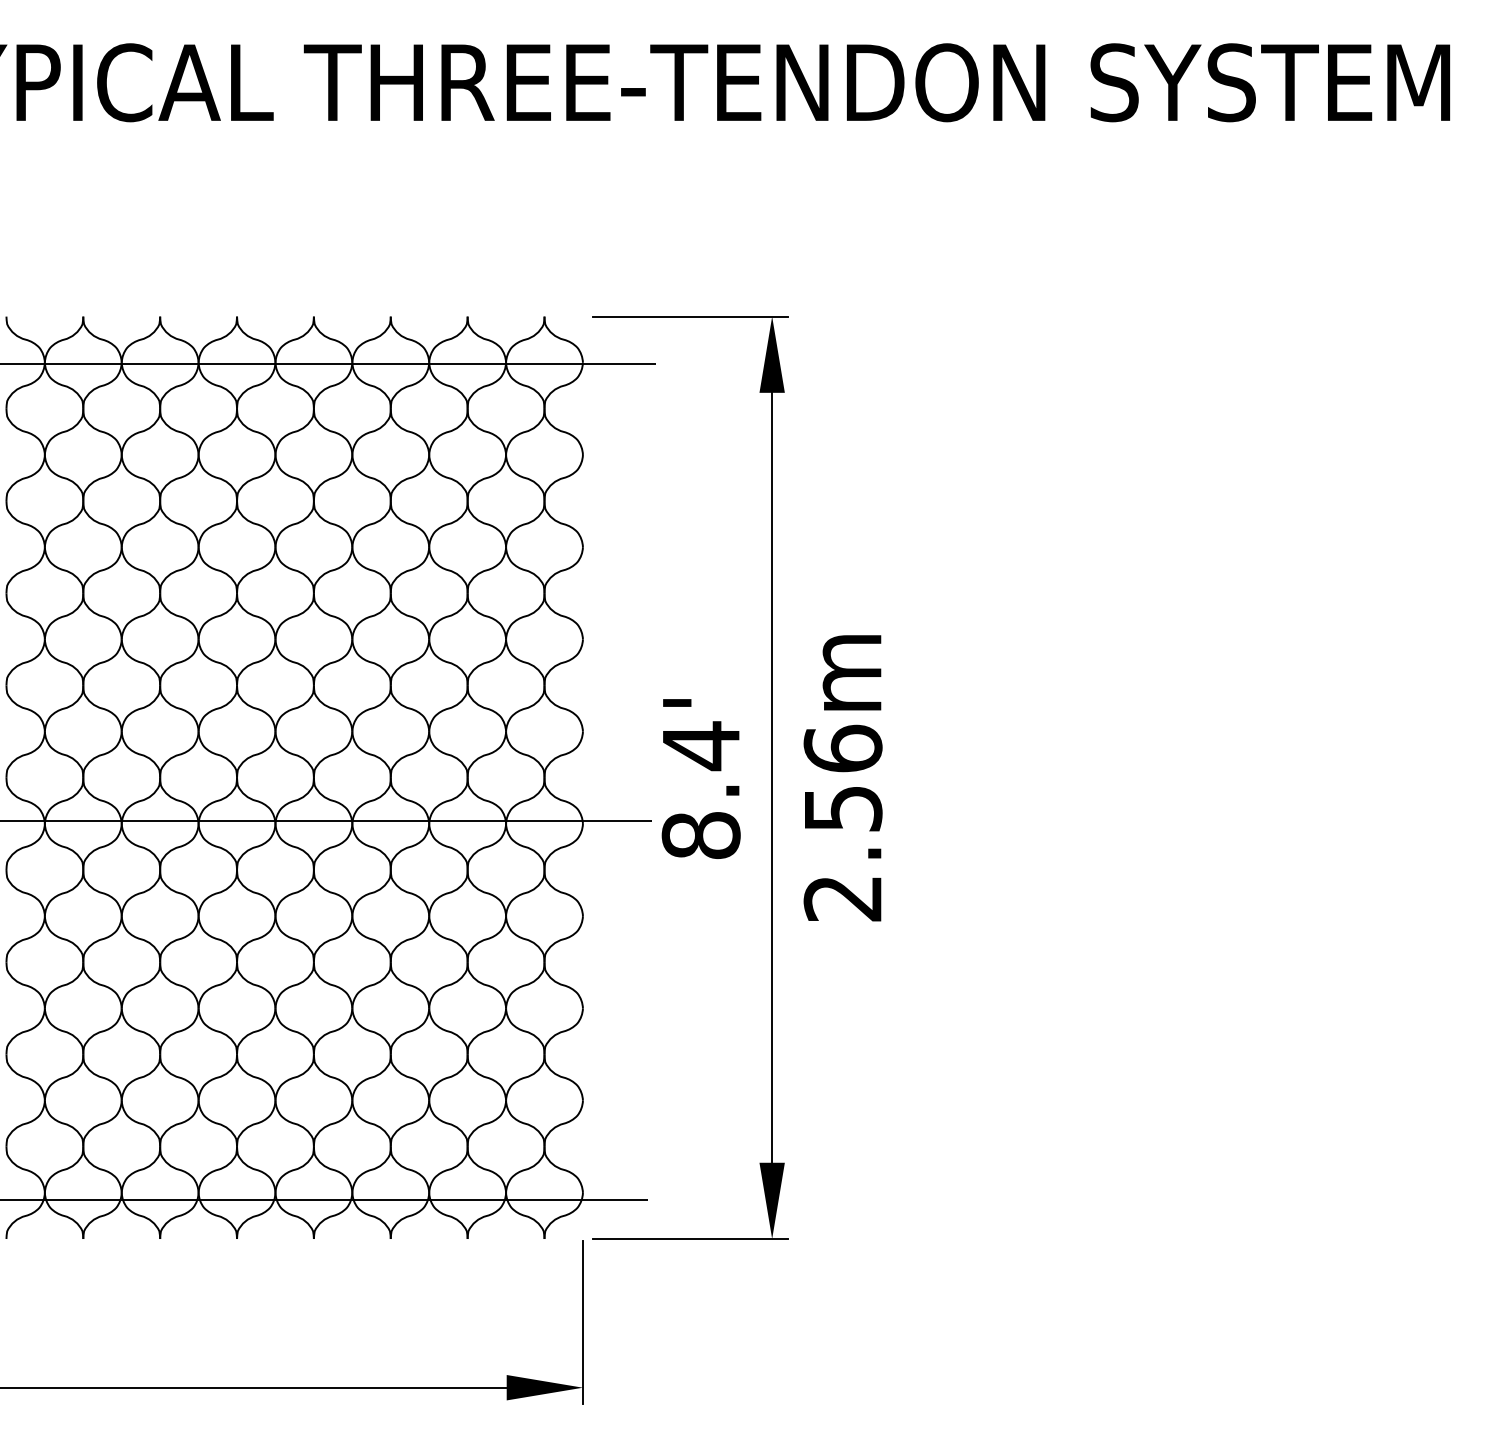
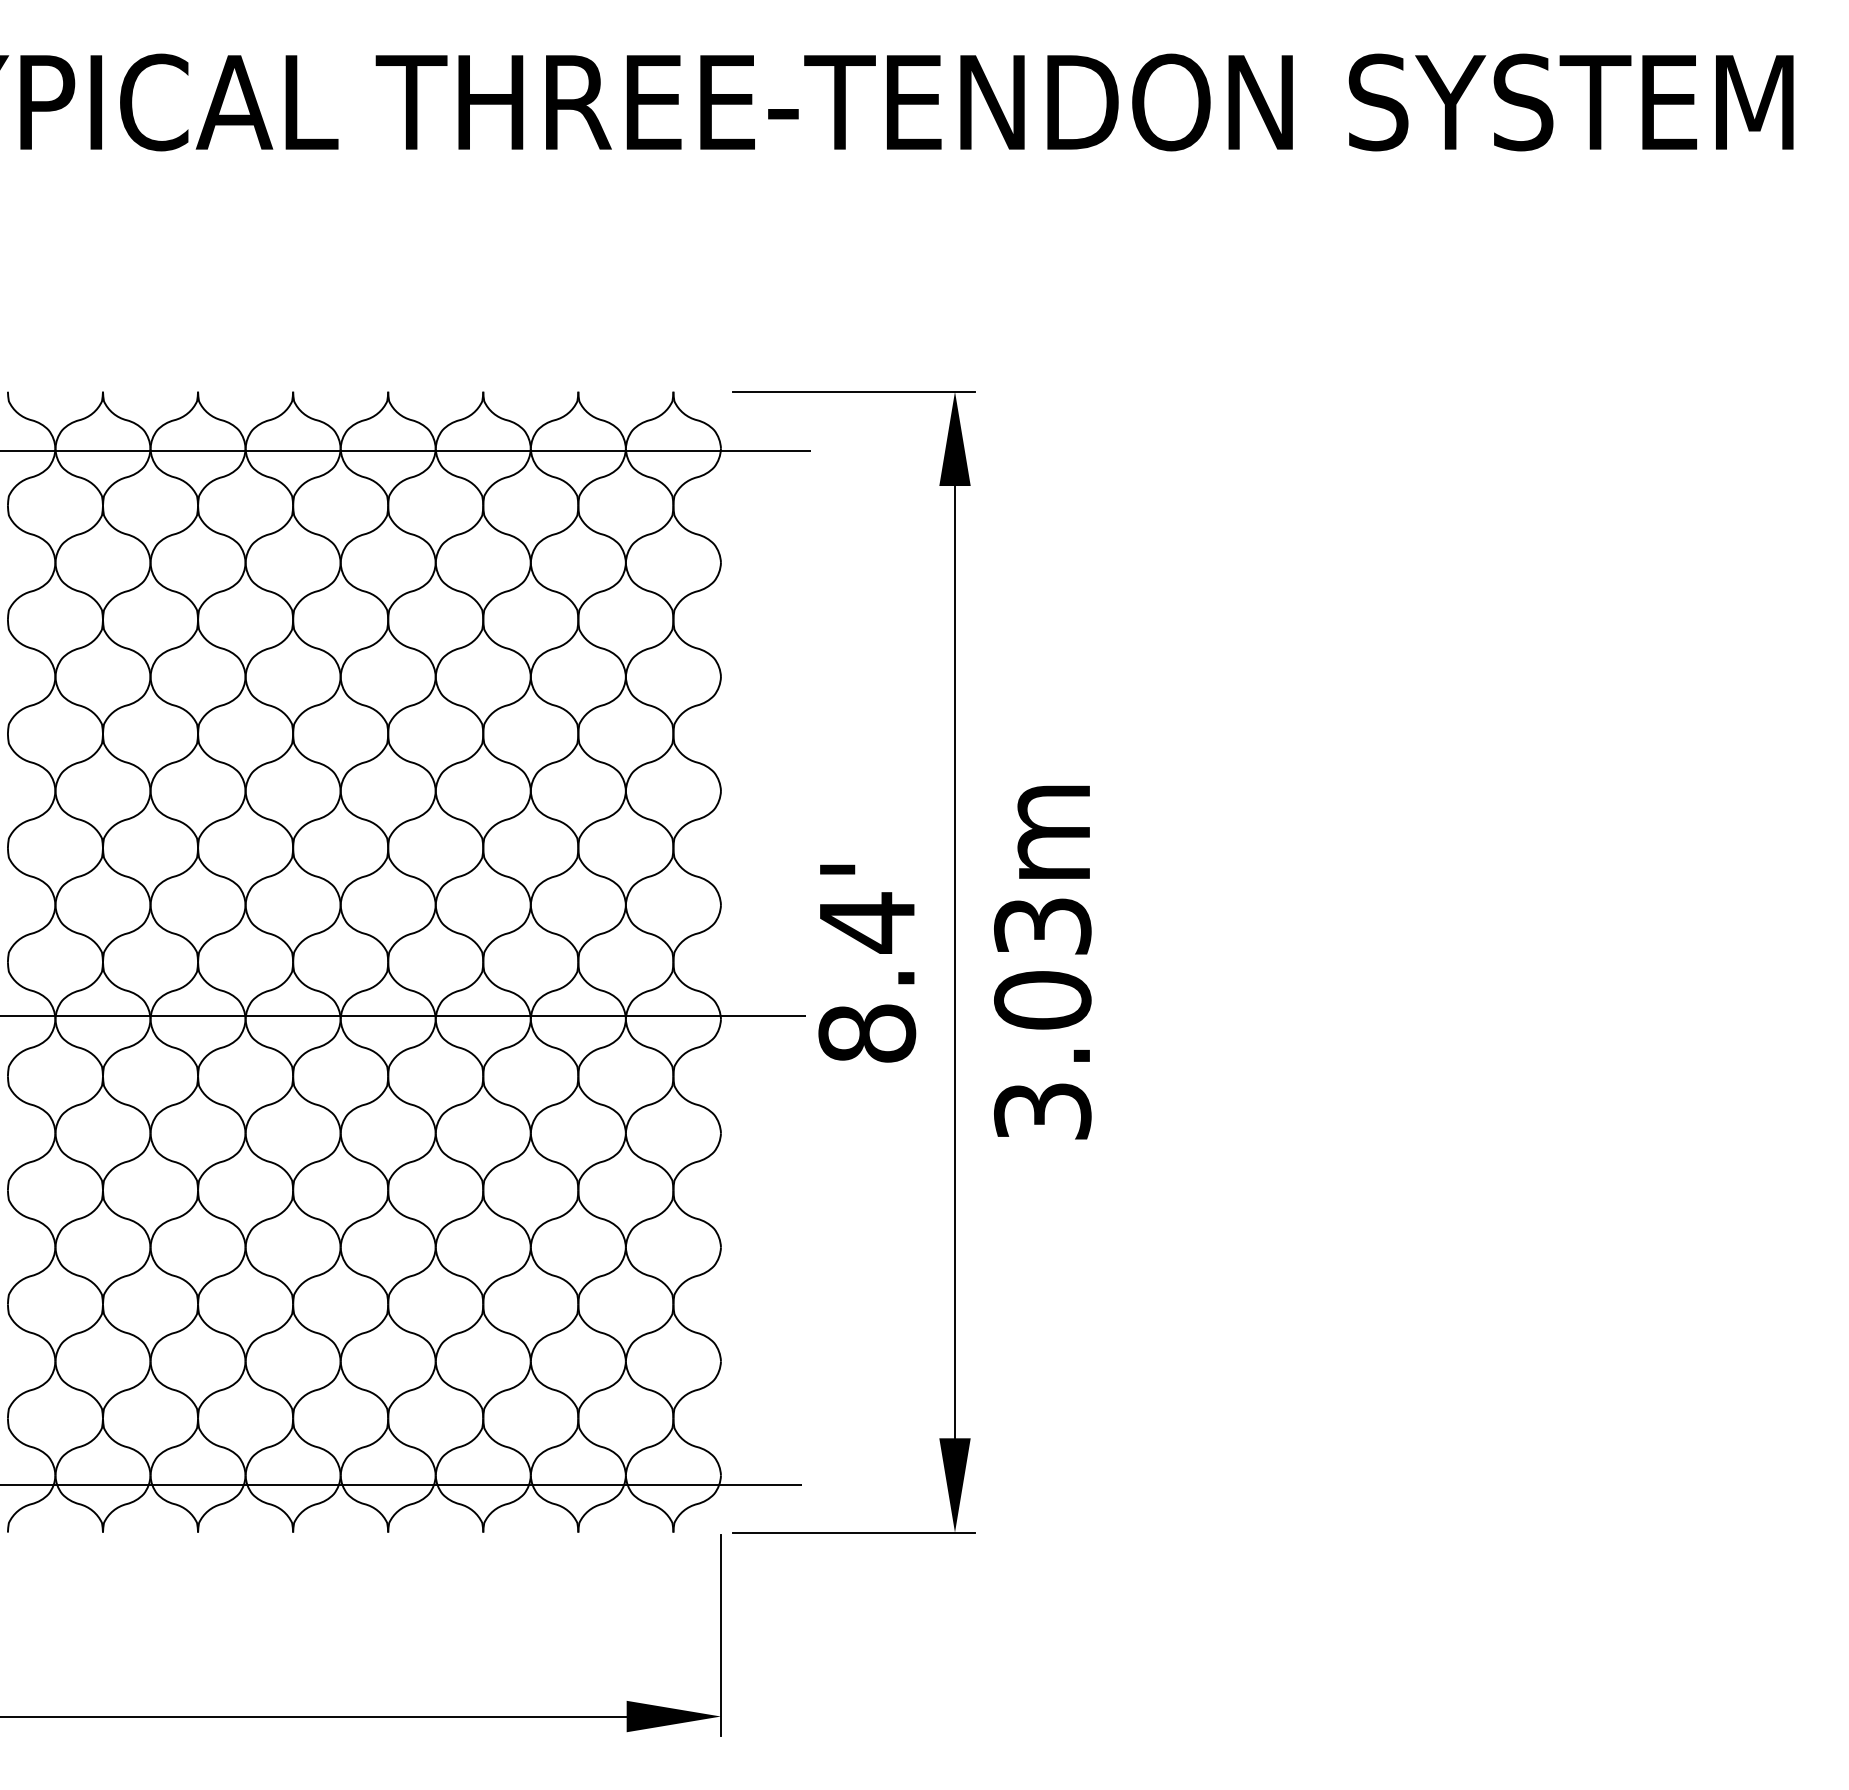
text: (842, 822) -> (1042, 1017), 2.56m -> 3.03m

